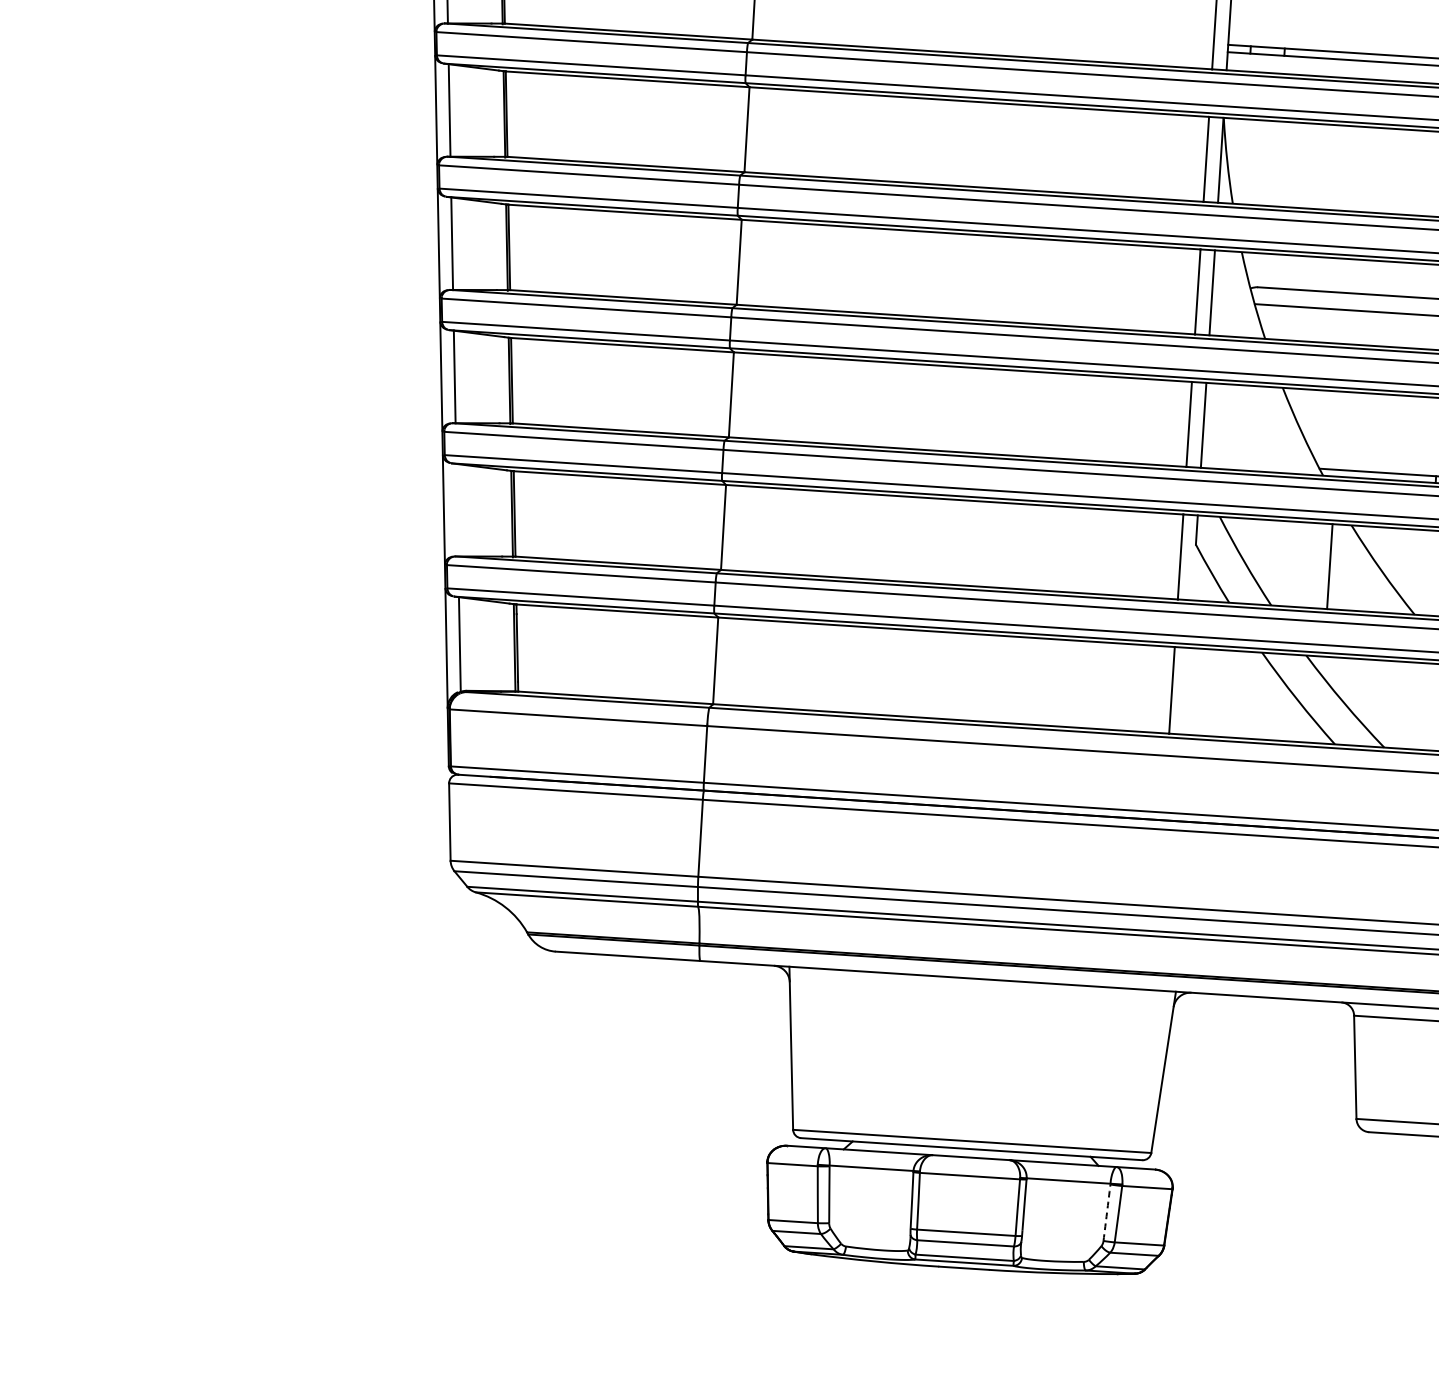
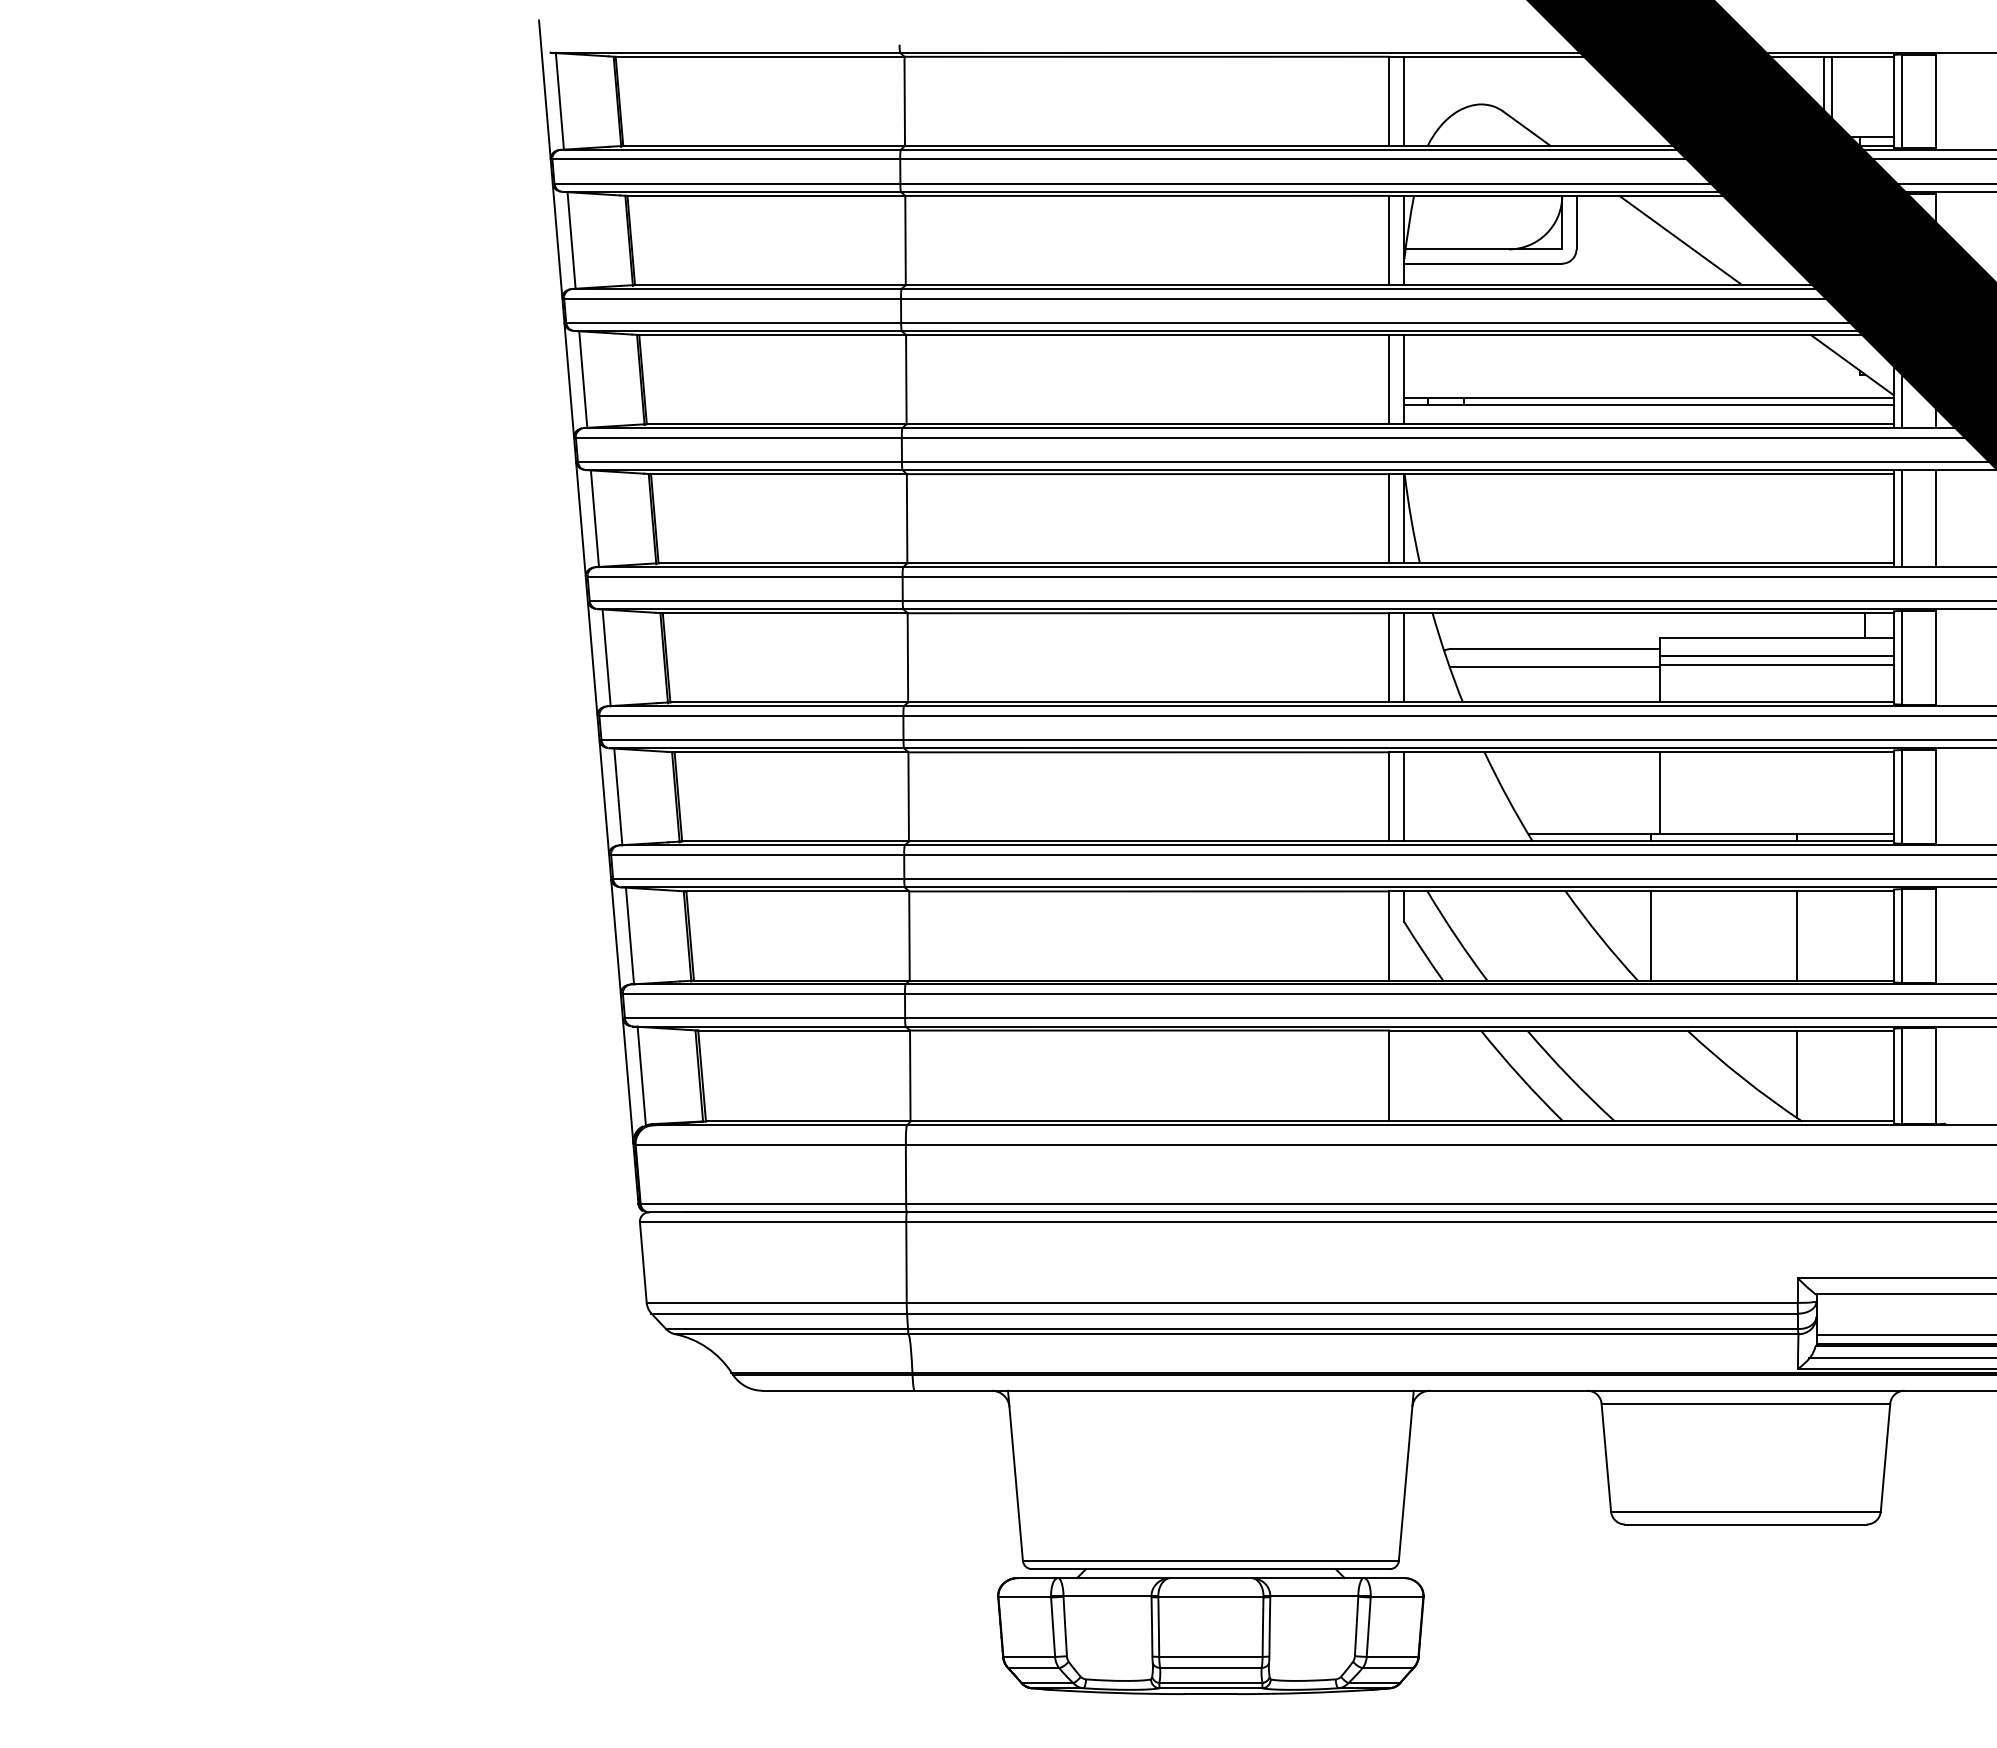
line: (456, 509) -> (629, 935), added
line: (1329, 566) -> (1650, 935), moved
arc: (1106, 1212) -> (1356, 1626), dashed -> solid

